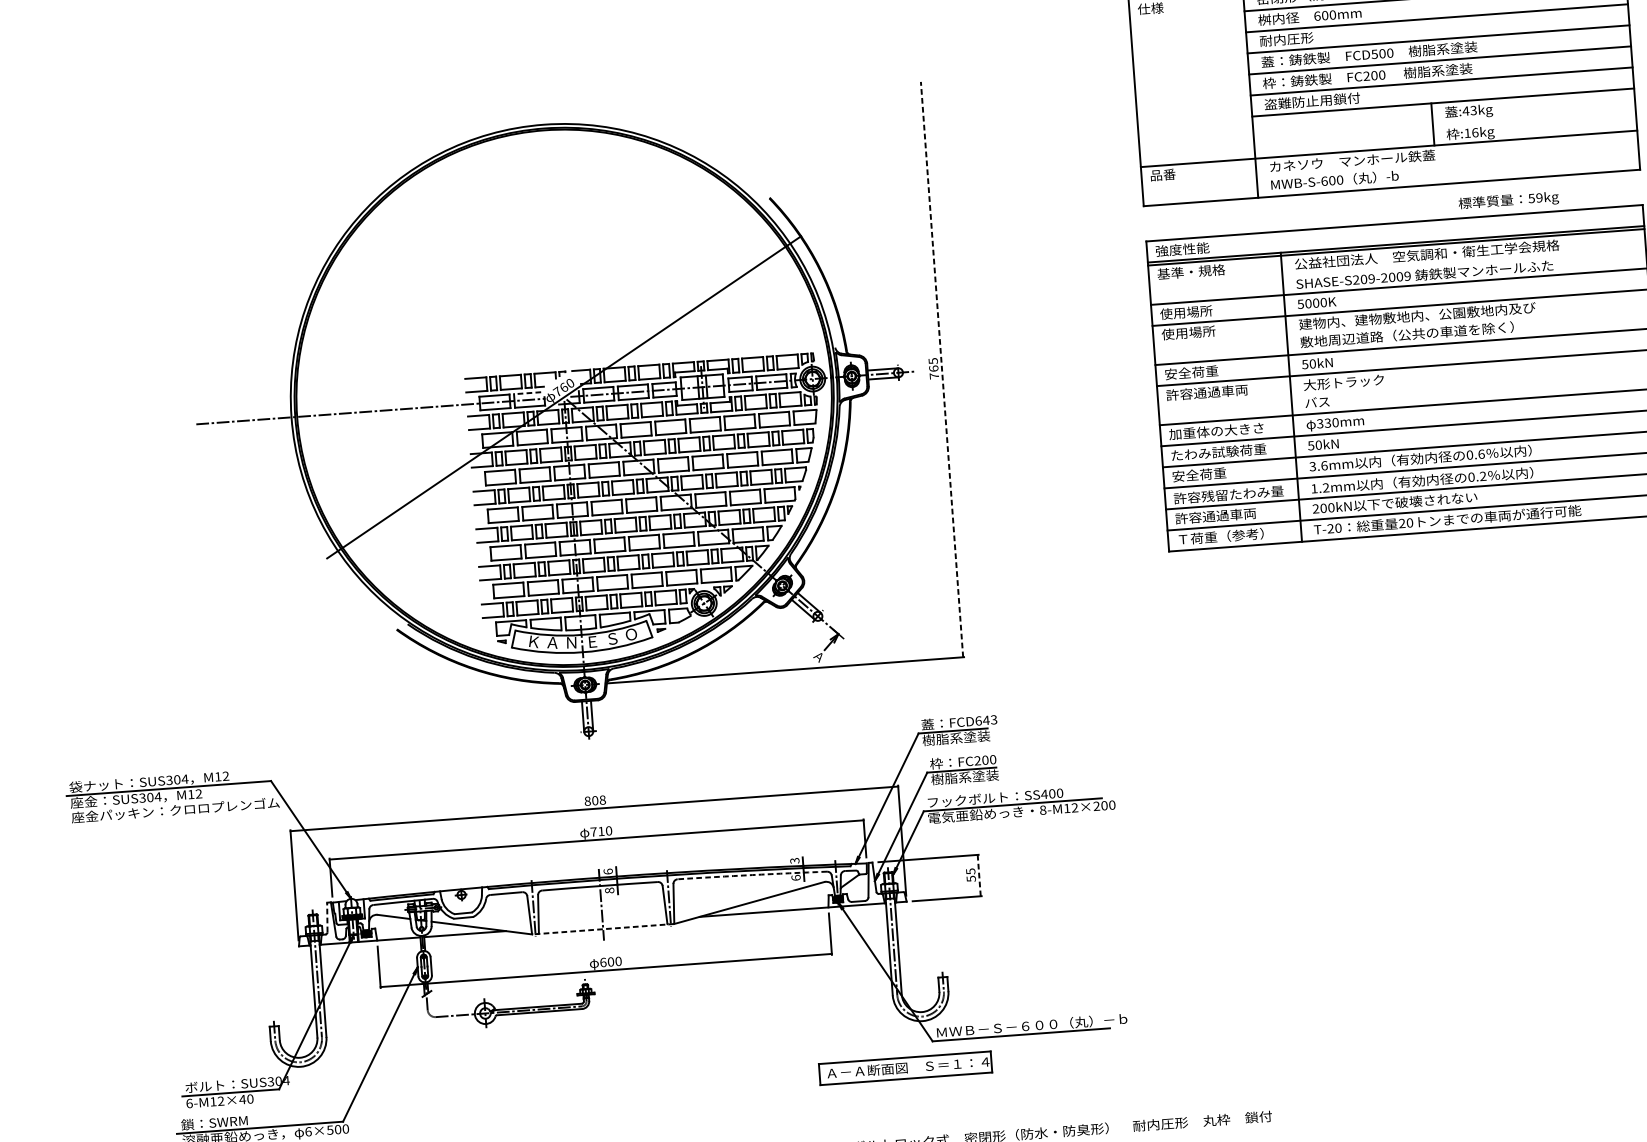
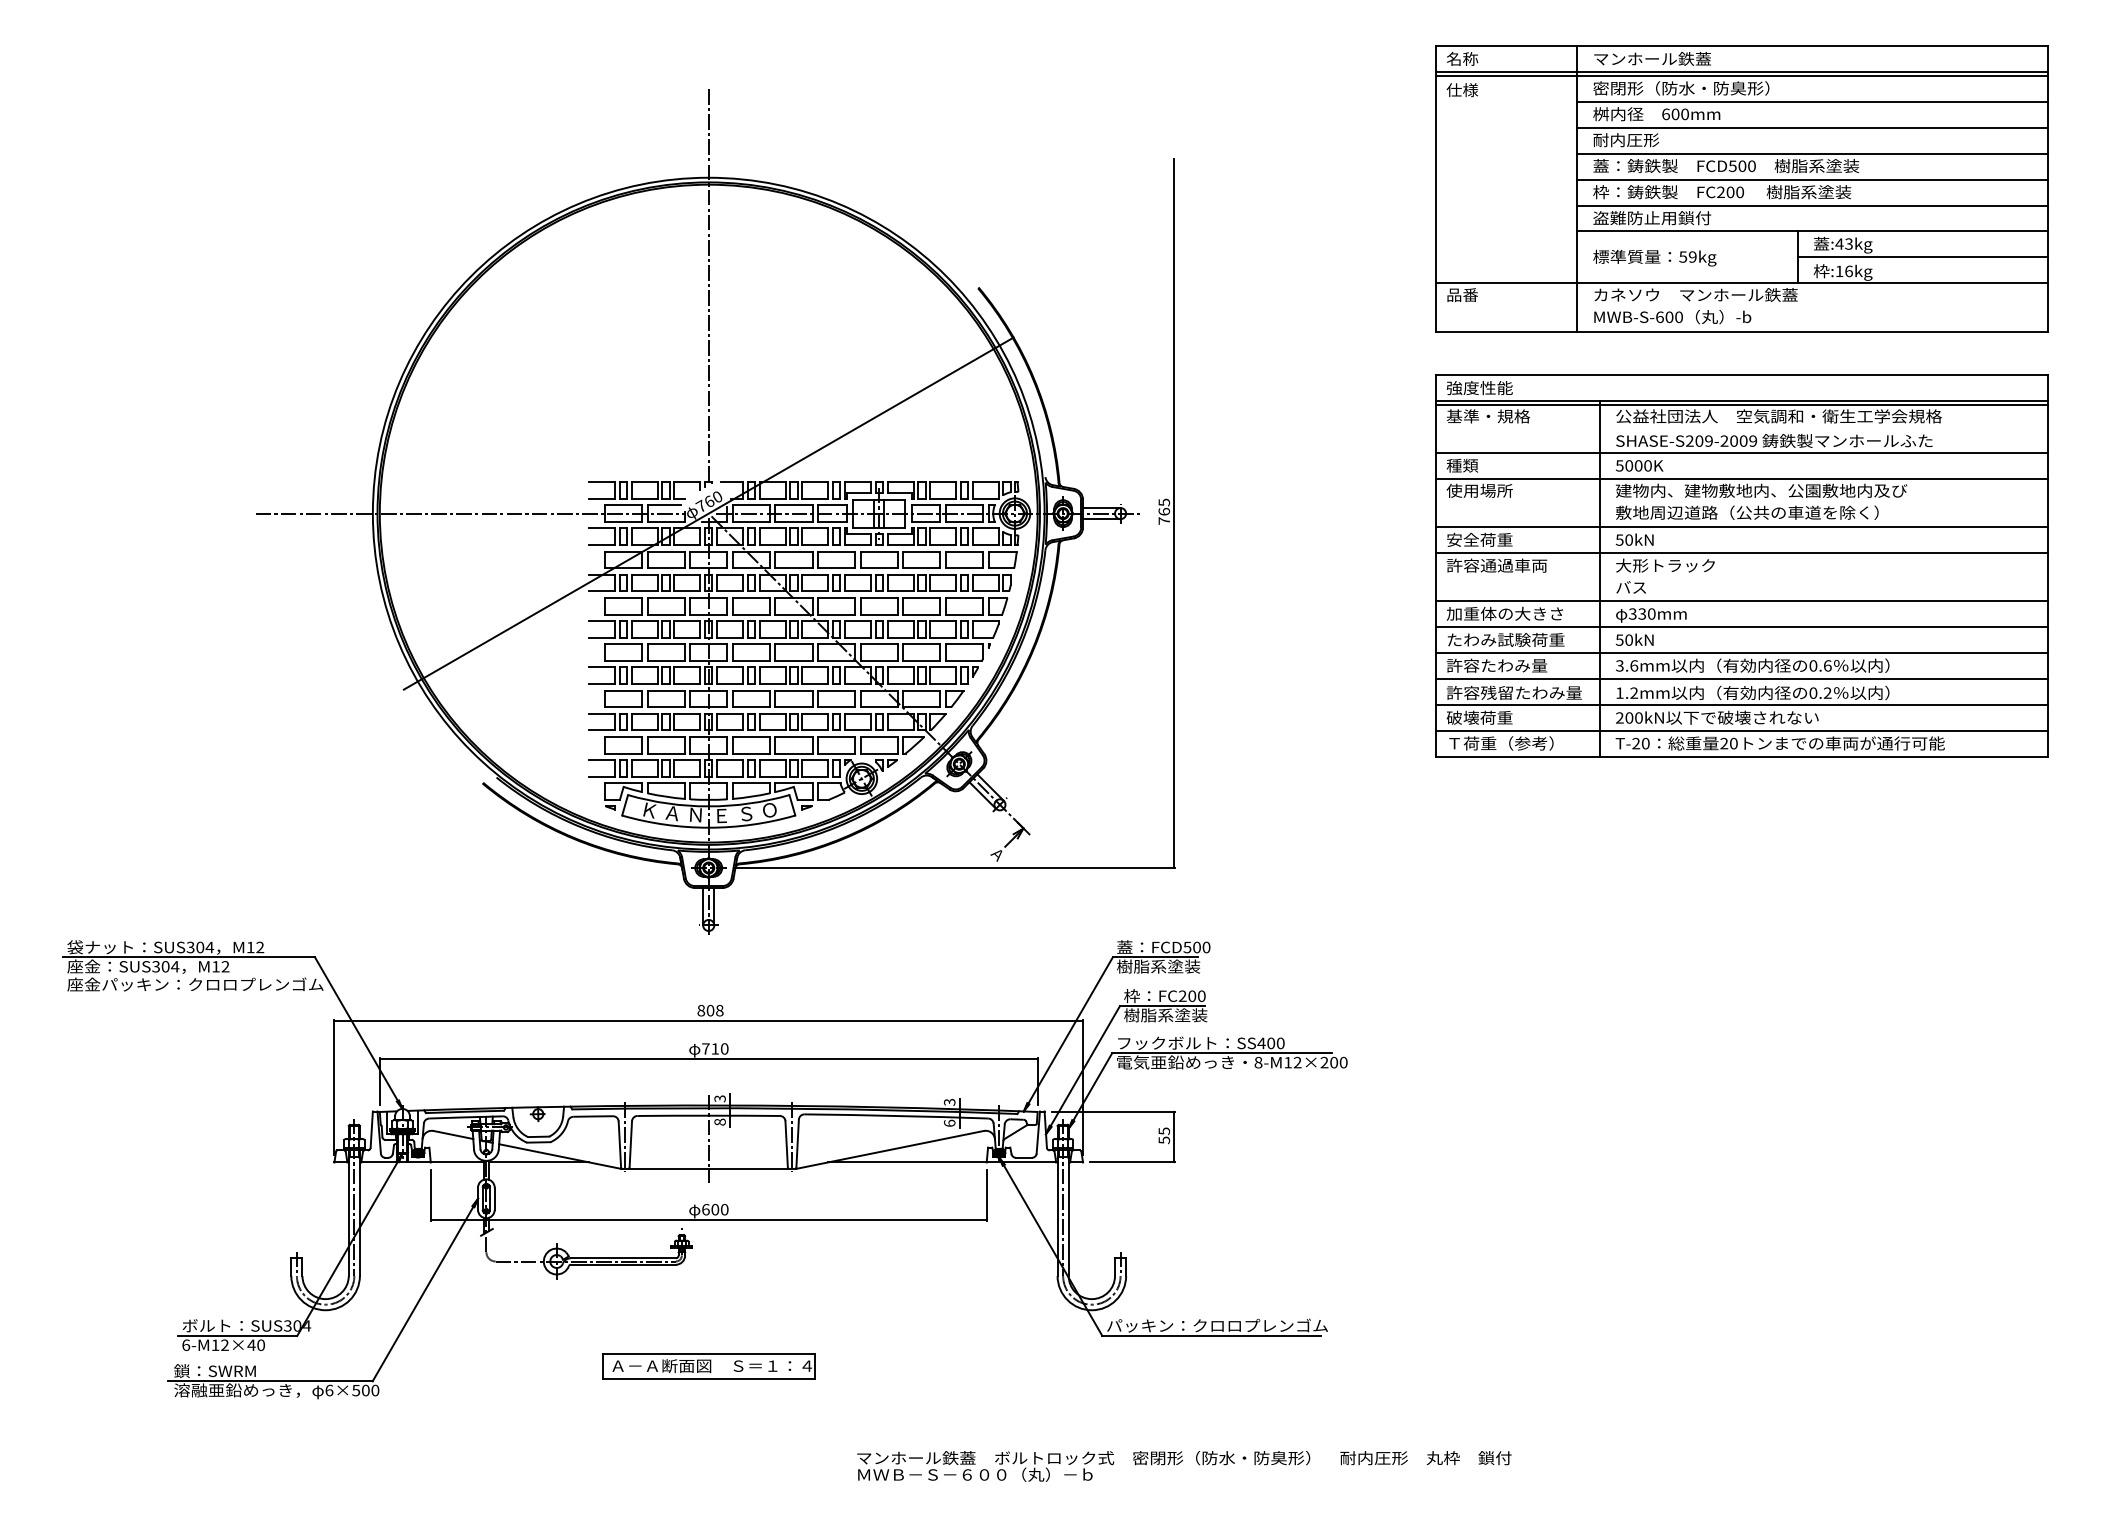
line: (1534, 117) -> (1922, 257), added
text: (1508, 200) -> (1654, 257), moved
line: (550, 213) -> (708, 287), added
text: (1186, 312) -> (1478, 465), 使用場所 -> 種類
line: (942, 369) -> (1174, 513), dashed -> solid
line: (527, 393) -> (664, 505), dashed -> solid
text: (1212, 473) -> (1496, 665), 安全荷重 -> 許容たわみ量
text: (1215, 515) -> (1496, 717), 許容通過車両 -> 破壊荷重
text: (985, 720) -> (1196, 947), FCD643 -> FCD500
text: (607, 871) -> (719, 1098), 6 -> 3
arc: (752, 874) -> (896, 1115), dashed -> solid
line: (979, 875) -> (1174, 1136), dashed -> solid
line: (327, 917) -> (371, 1129), dashed -> solid
line: (602, 928) -> (708, 1168), dashed -> solid
text: (1031, 1025) -> (1224, 1325), ＭＷＢ－Ｓ－６００（丸）－ｂ -> パッキン：クロロプレンゴム
part: (905, 1068) -> (708, 1366), moved

